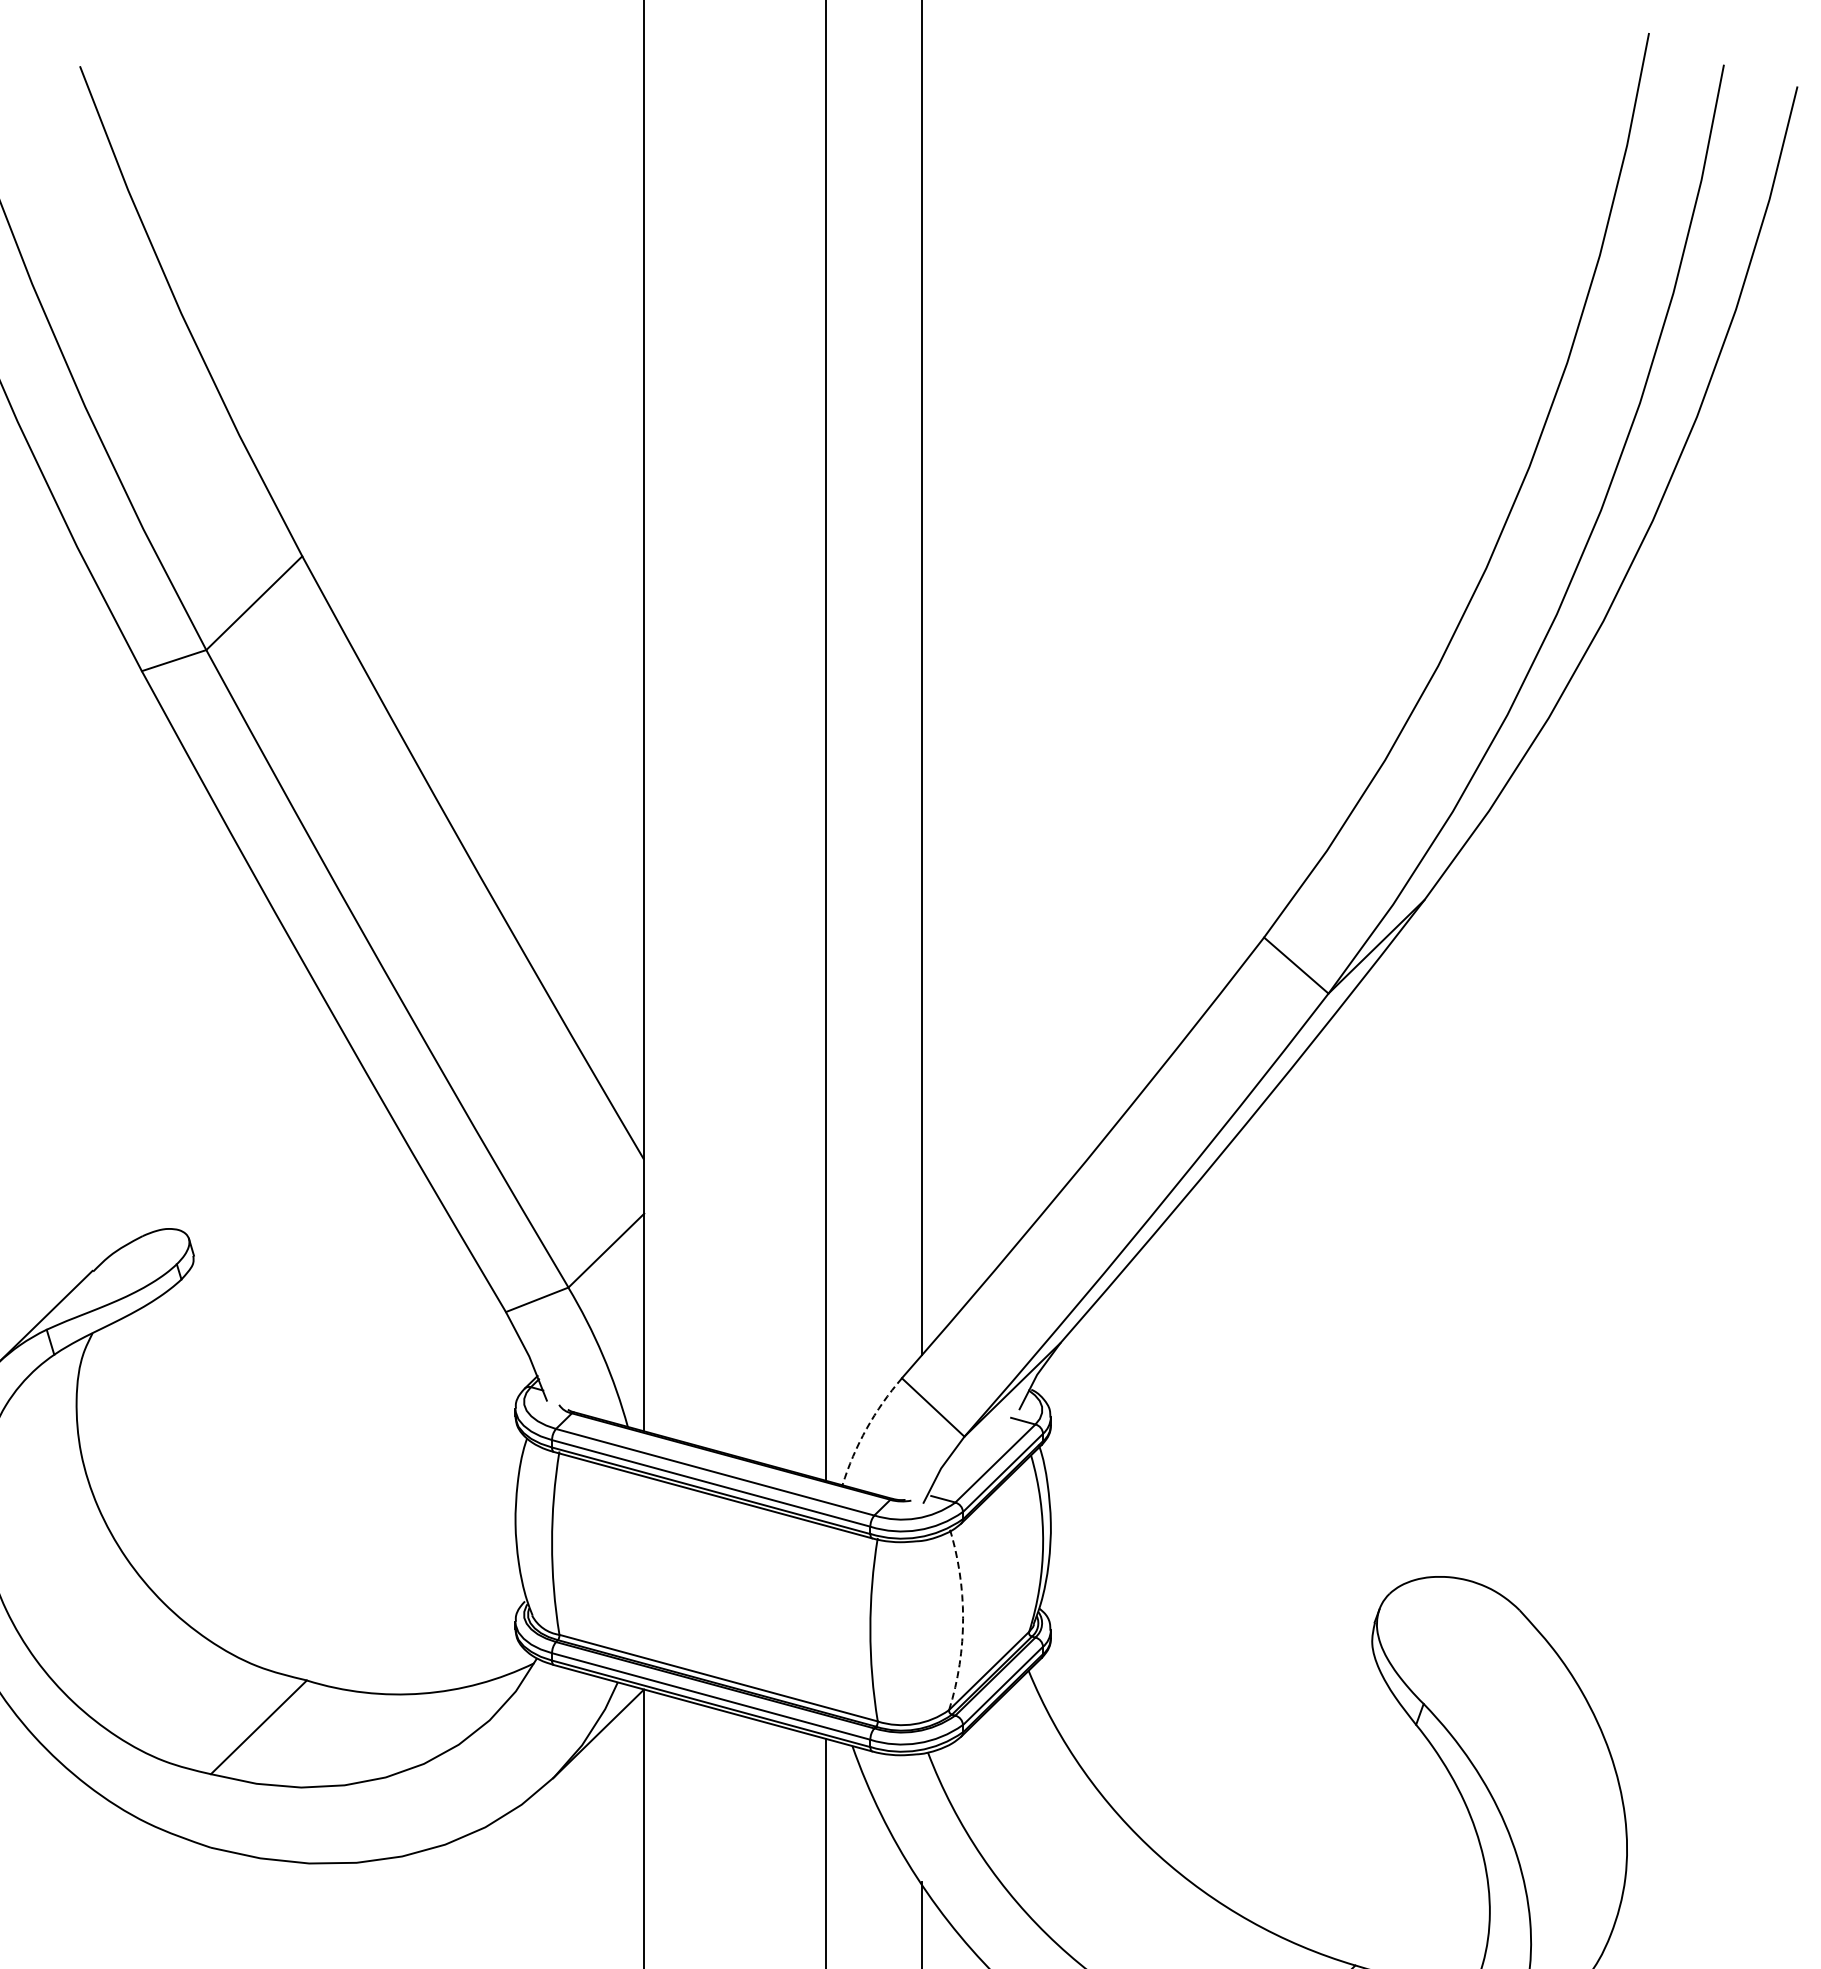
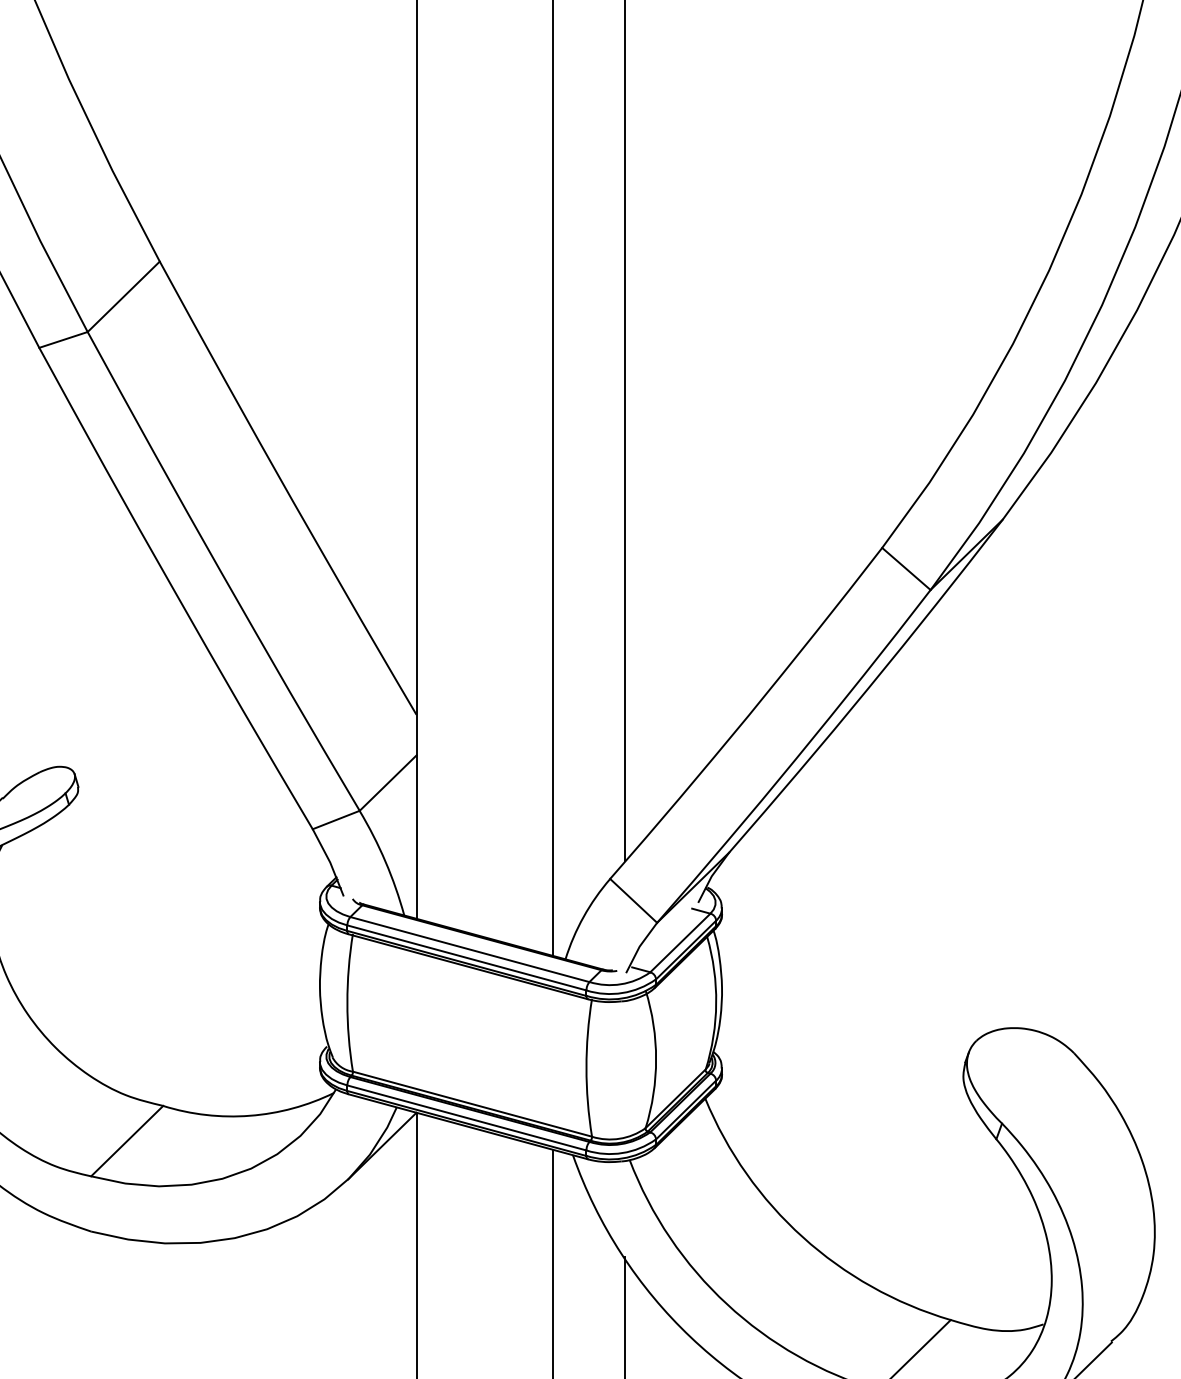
arc: (866, 1428) -> (583, 916), dashed -> solid
arc: (963, 1618) -> (656, 1059), dashed -> solid

